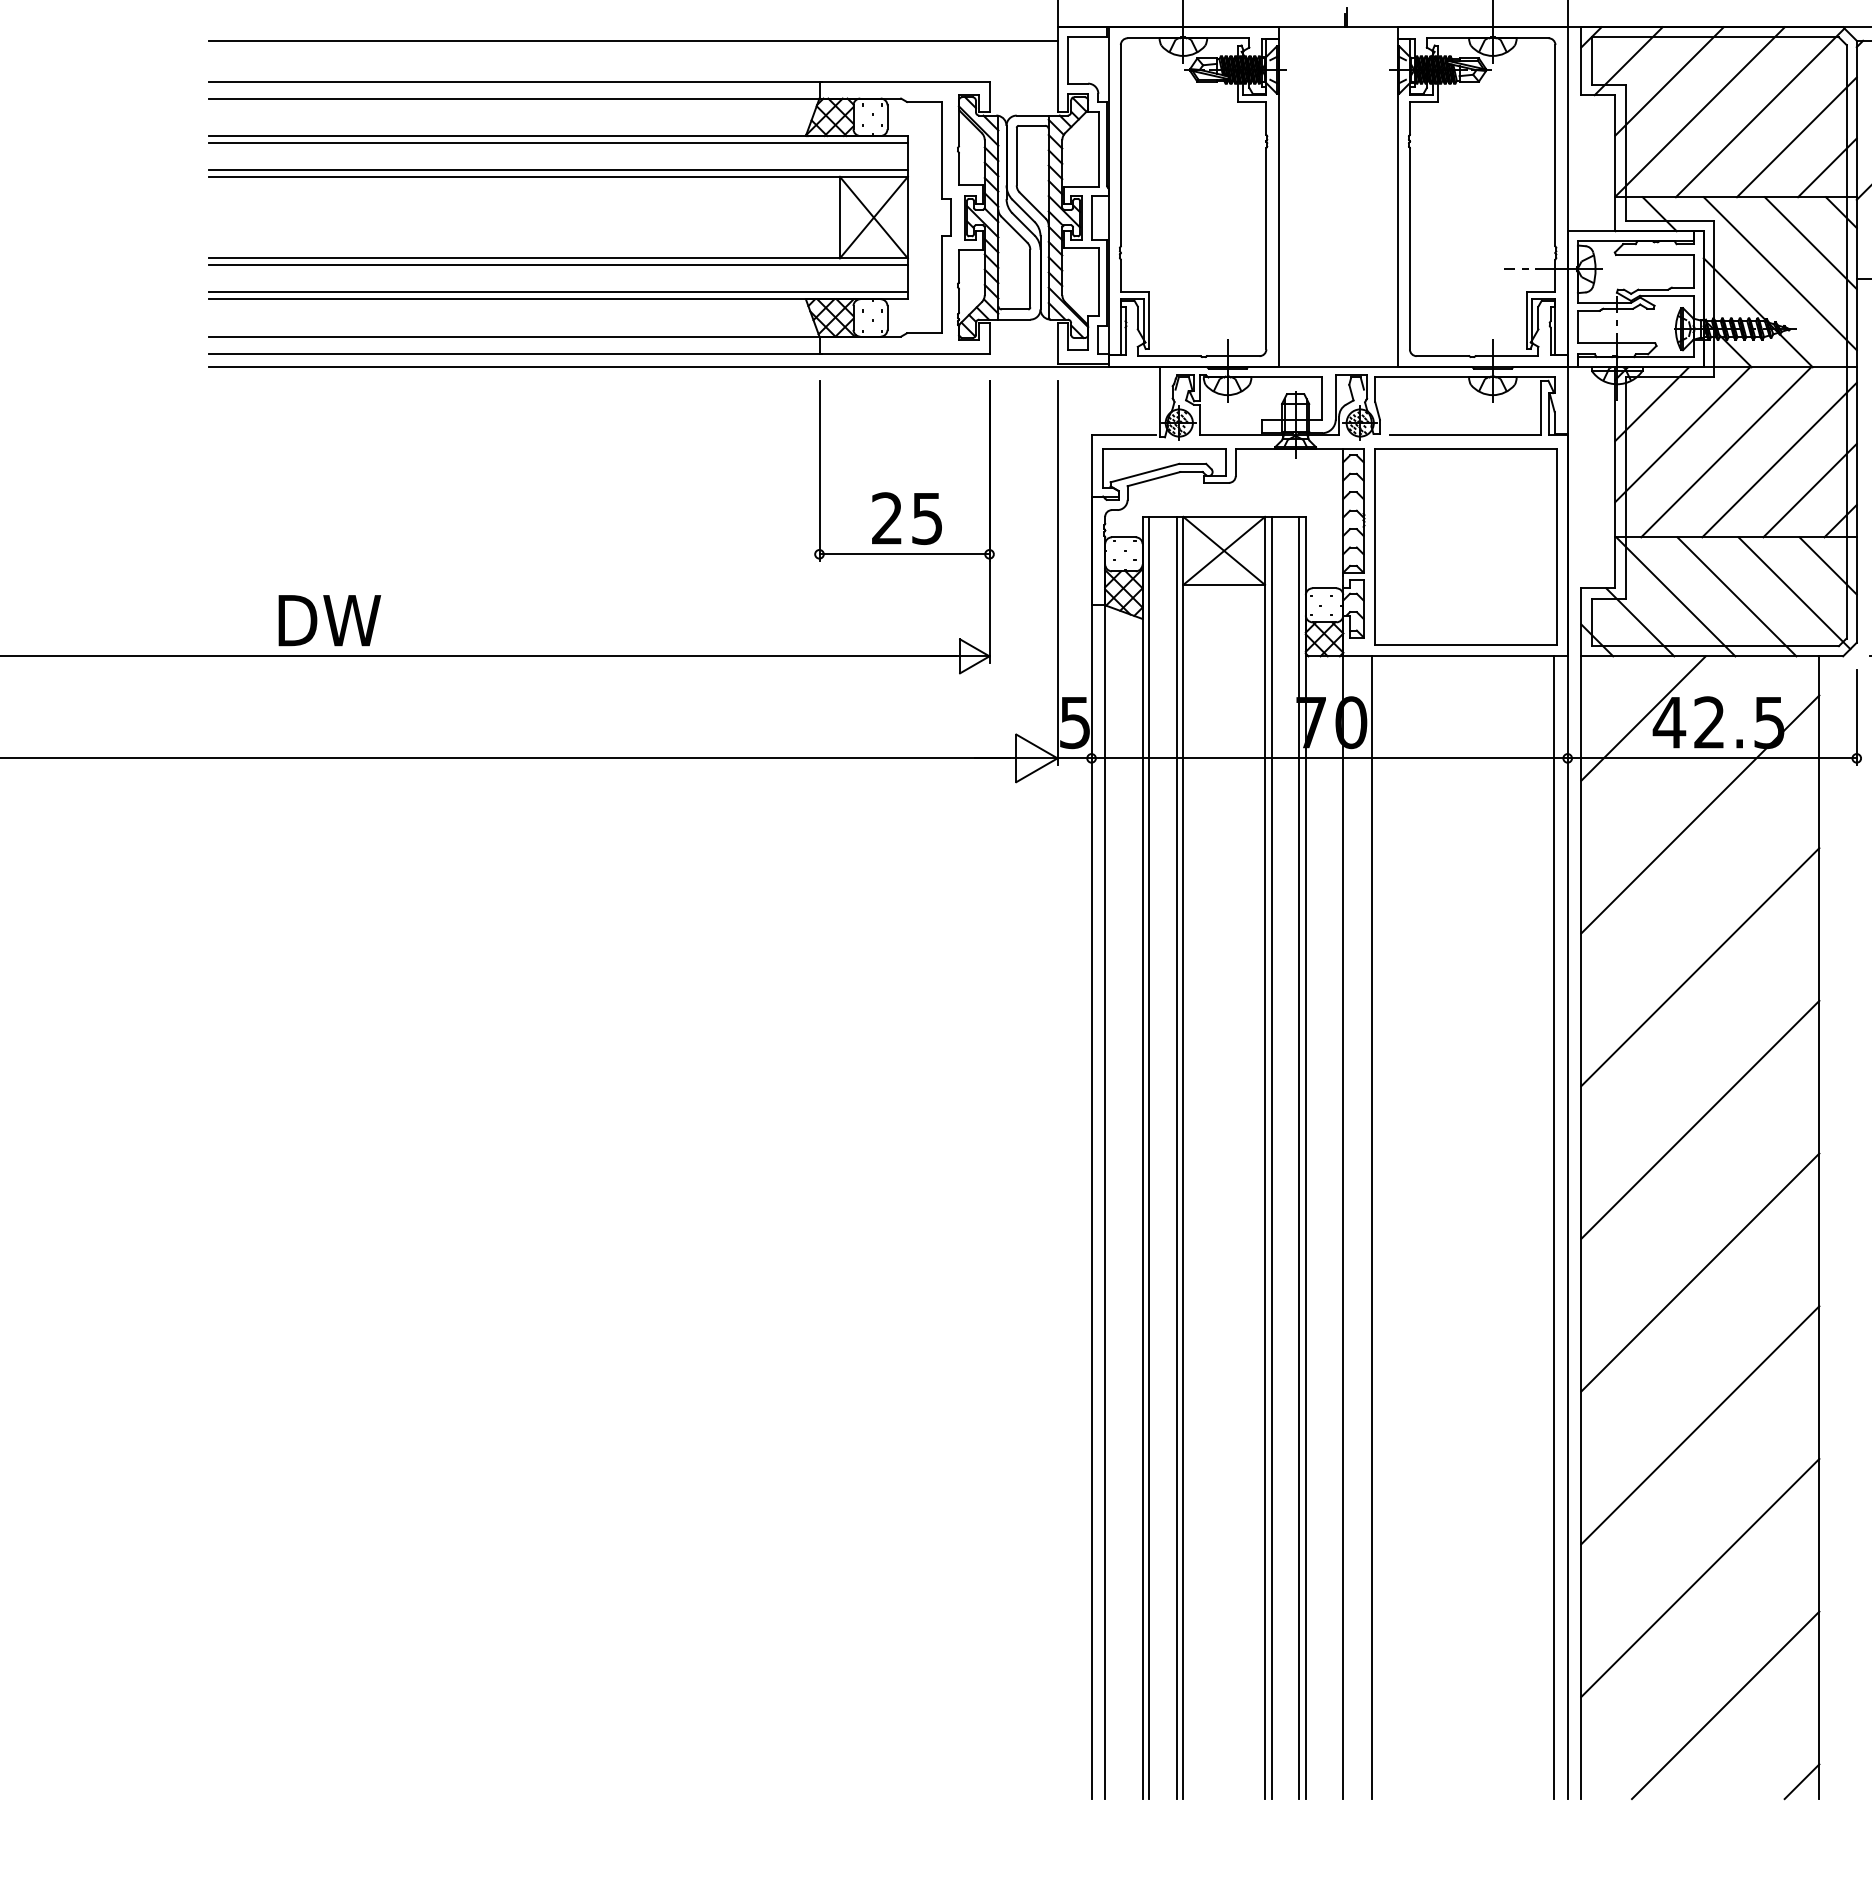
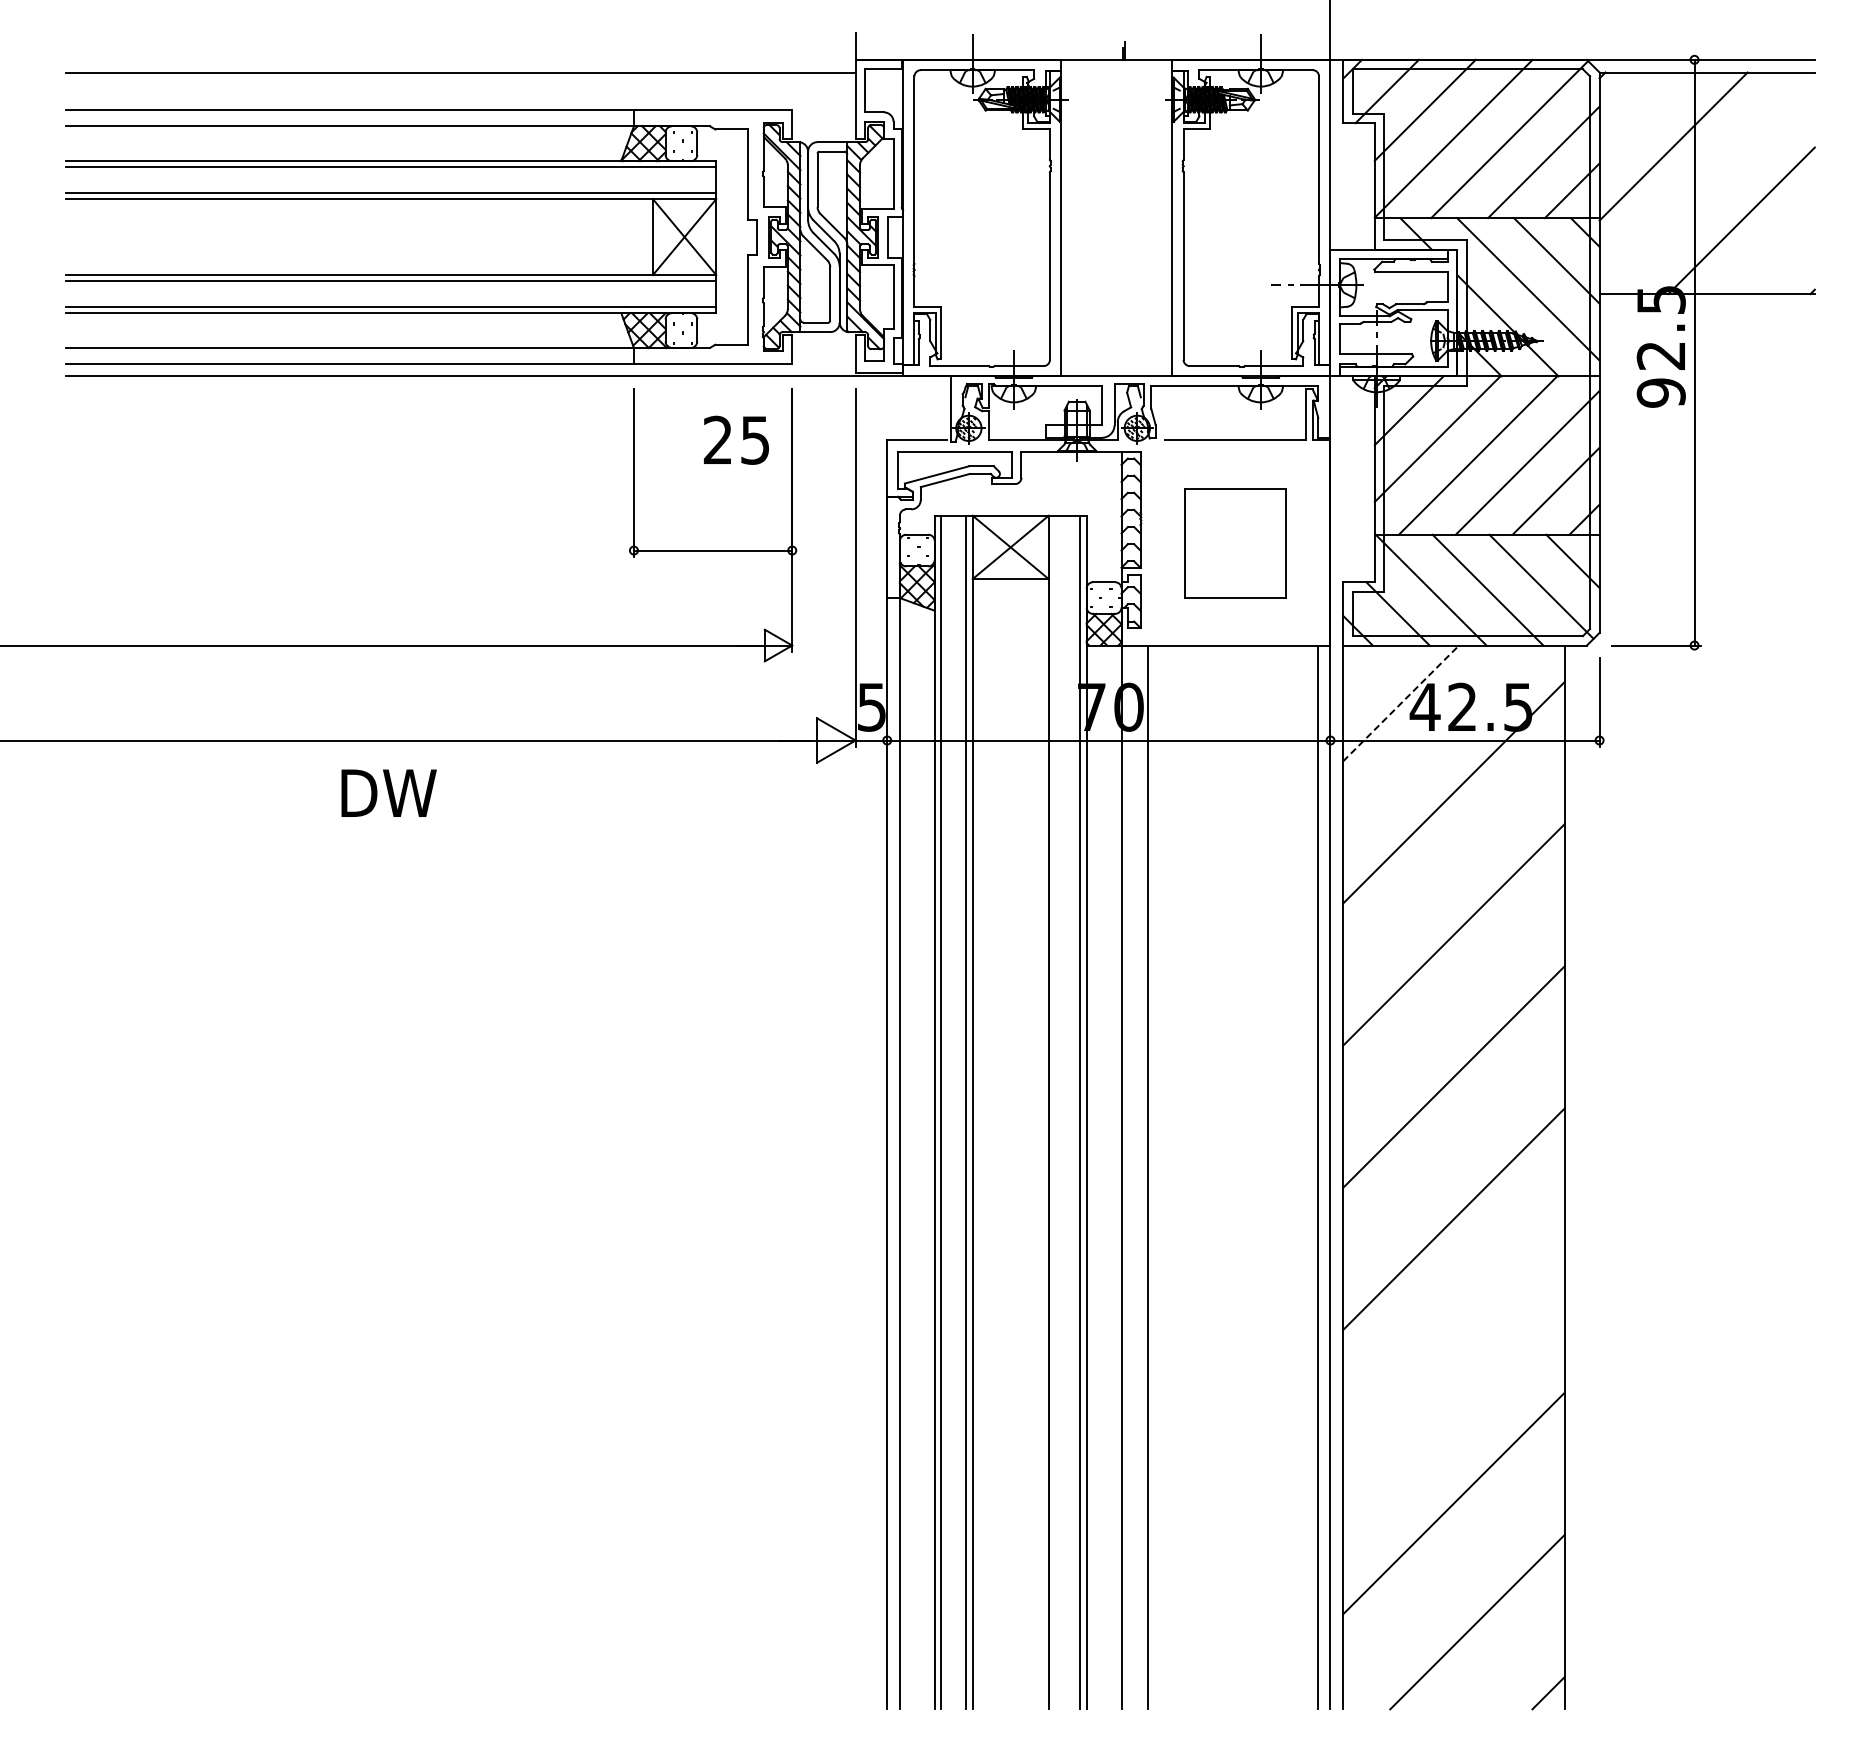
text: (907, 517) -> (736, 439), moved
part: (1465, 546) -> (1235, 543), size x0.6
text: (329, 619) -> (388, 792), moved
line: (1643, 718) -> (1401, 703), solid -> dashed
line: (1272, 1157) -> (1055, 1112), removed
line: (1699, 1425) -> (1453, 1361), removed

